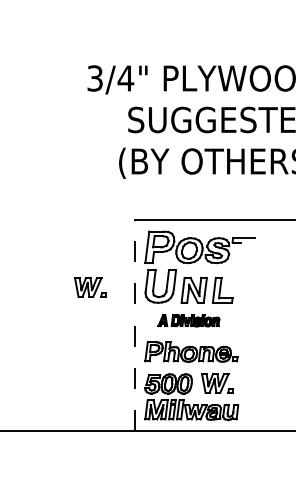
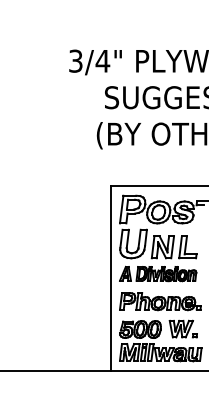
part: (90, 287) -> (71, 244), removed
part: (188, 320) -> (157, 273), size x1.43
line: (134, 325) -> (110, 278), dashed -> solid

